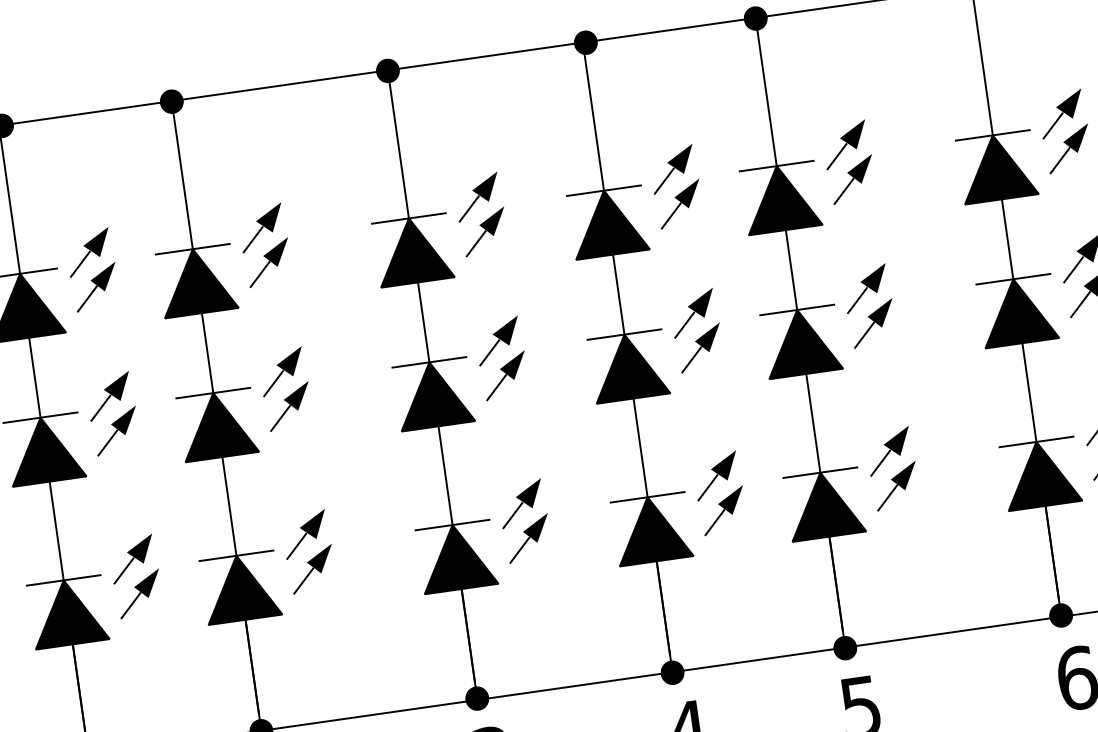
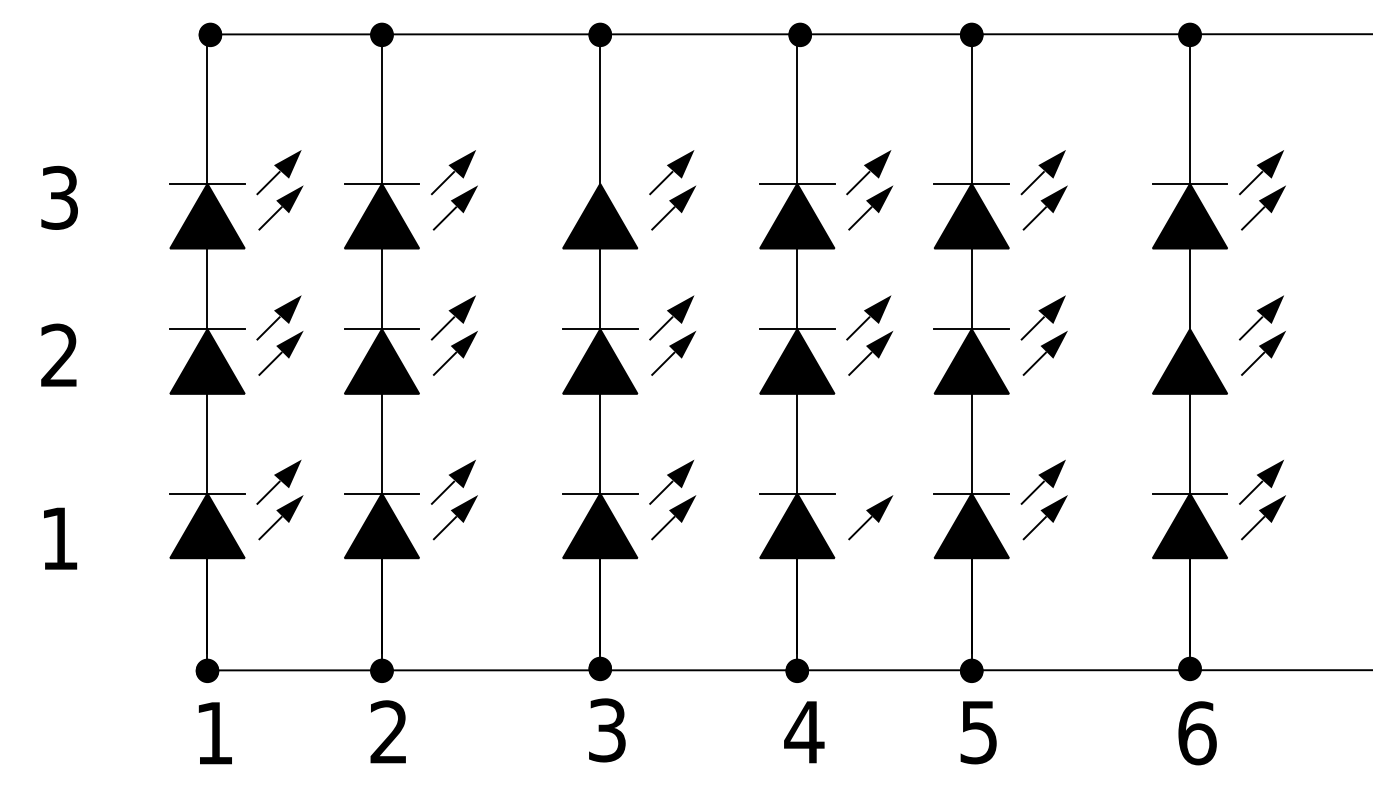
line: (408, 218) -> (599, 183), removed
line: (1012, 279) -> (1189, 329), removed
part: (716, 476) -> (868, 482), removed

